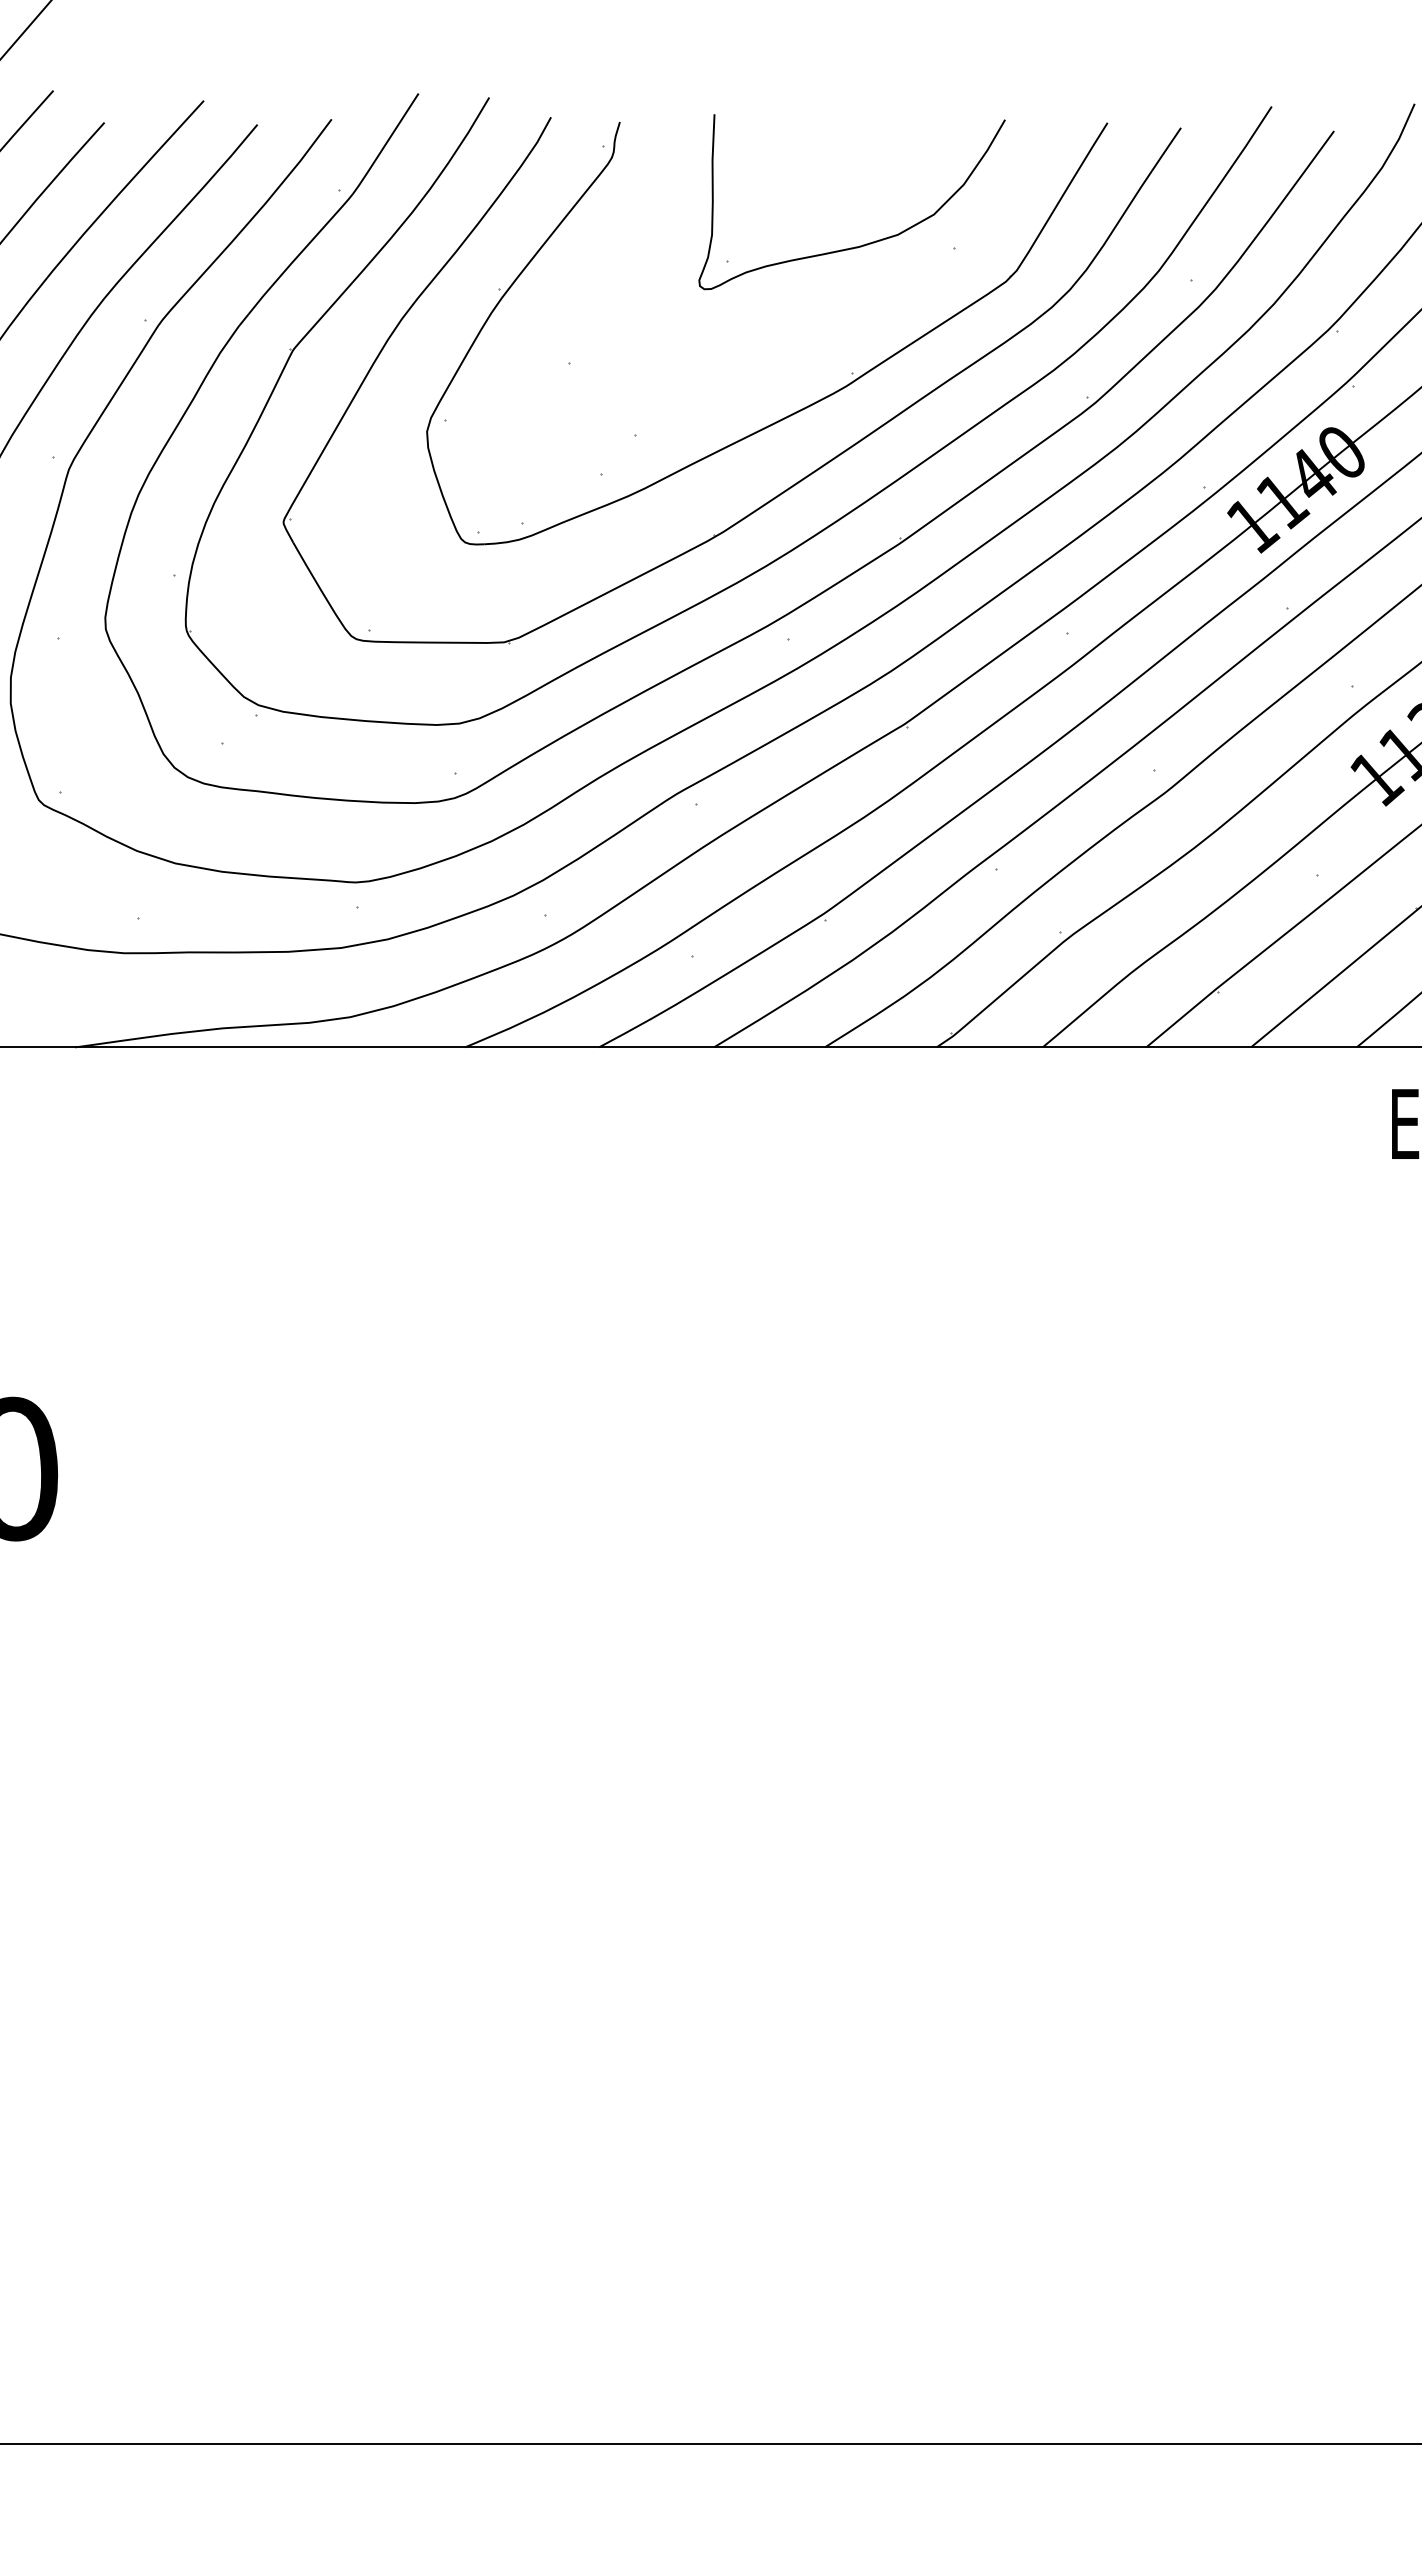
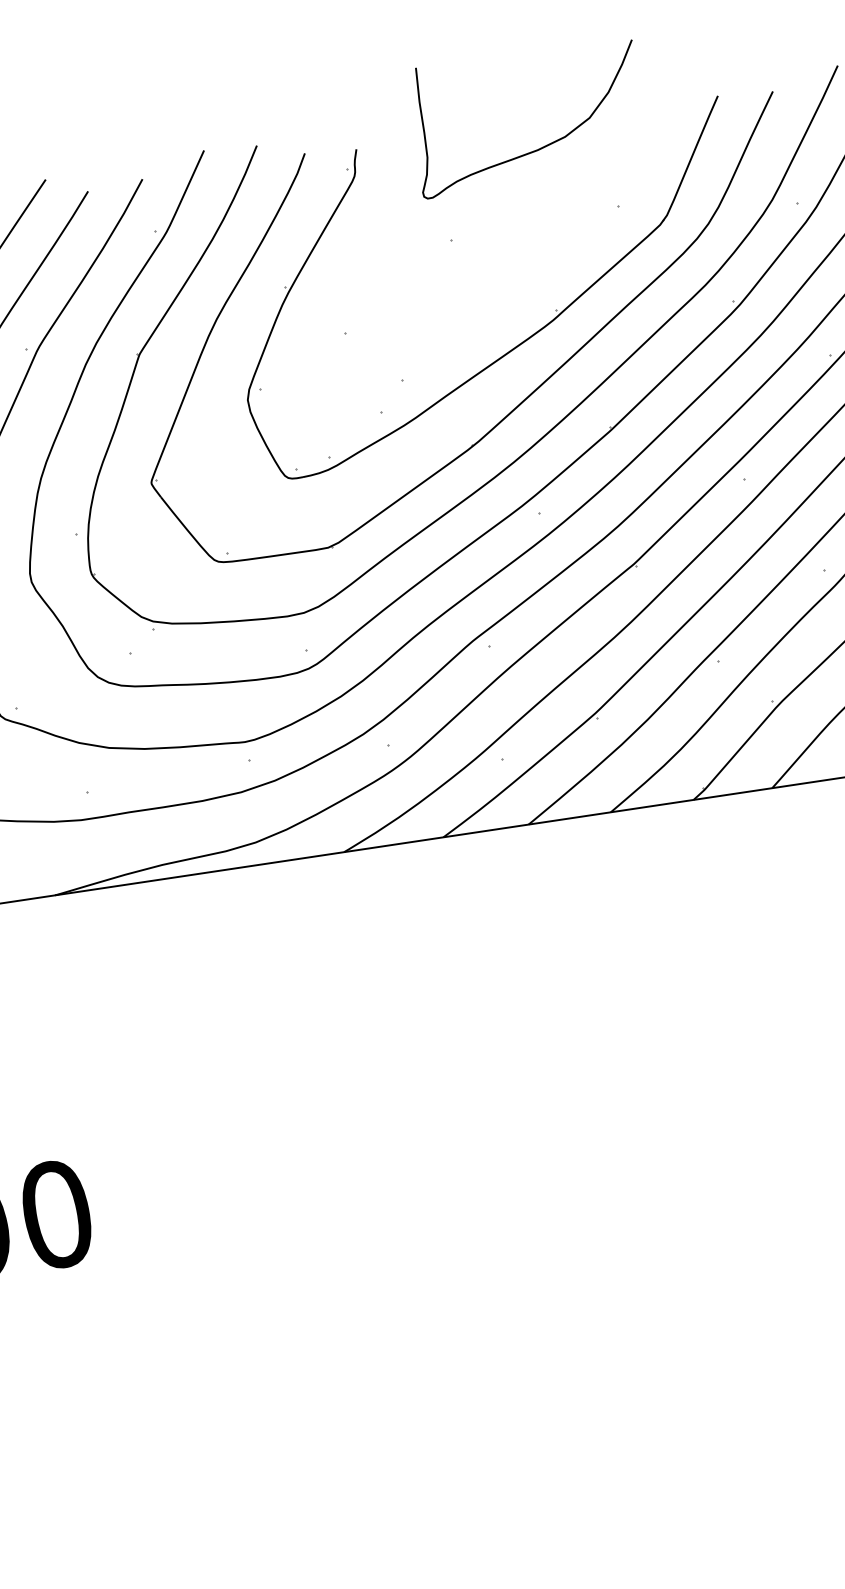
curve: (866, 243) -> (542, 146), moved

